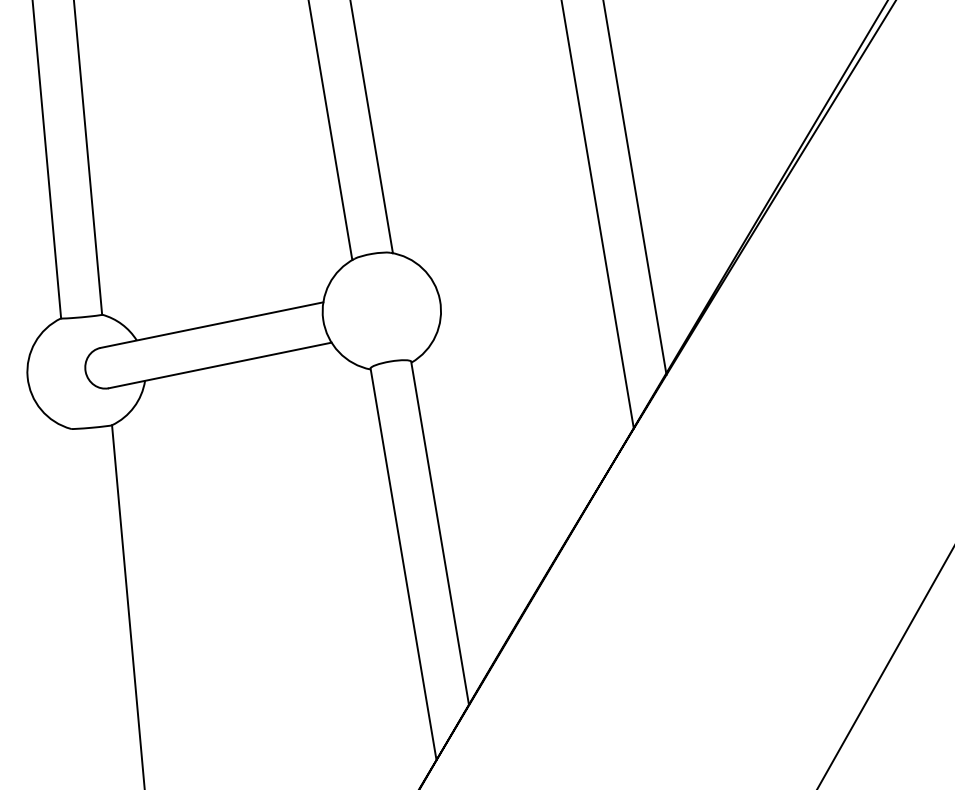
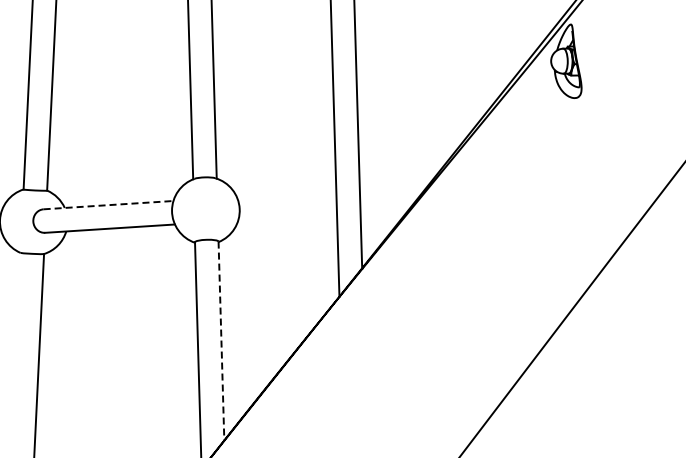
line: (213, 325) -> (109, 205), solid -> dashed
line: (440, 534) -> (221, 341), solid -> dashed

